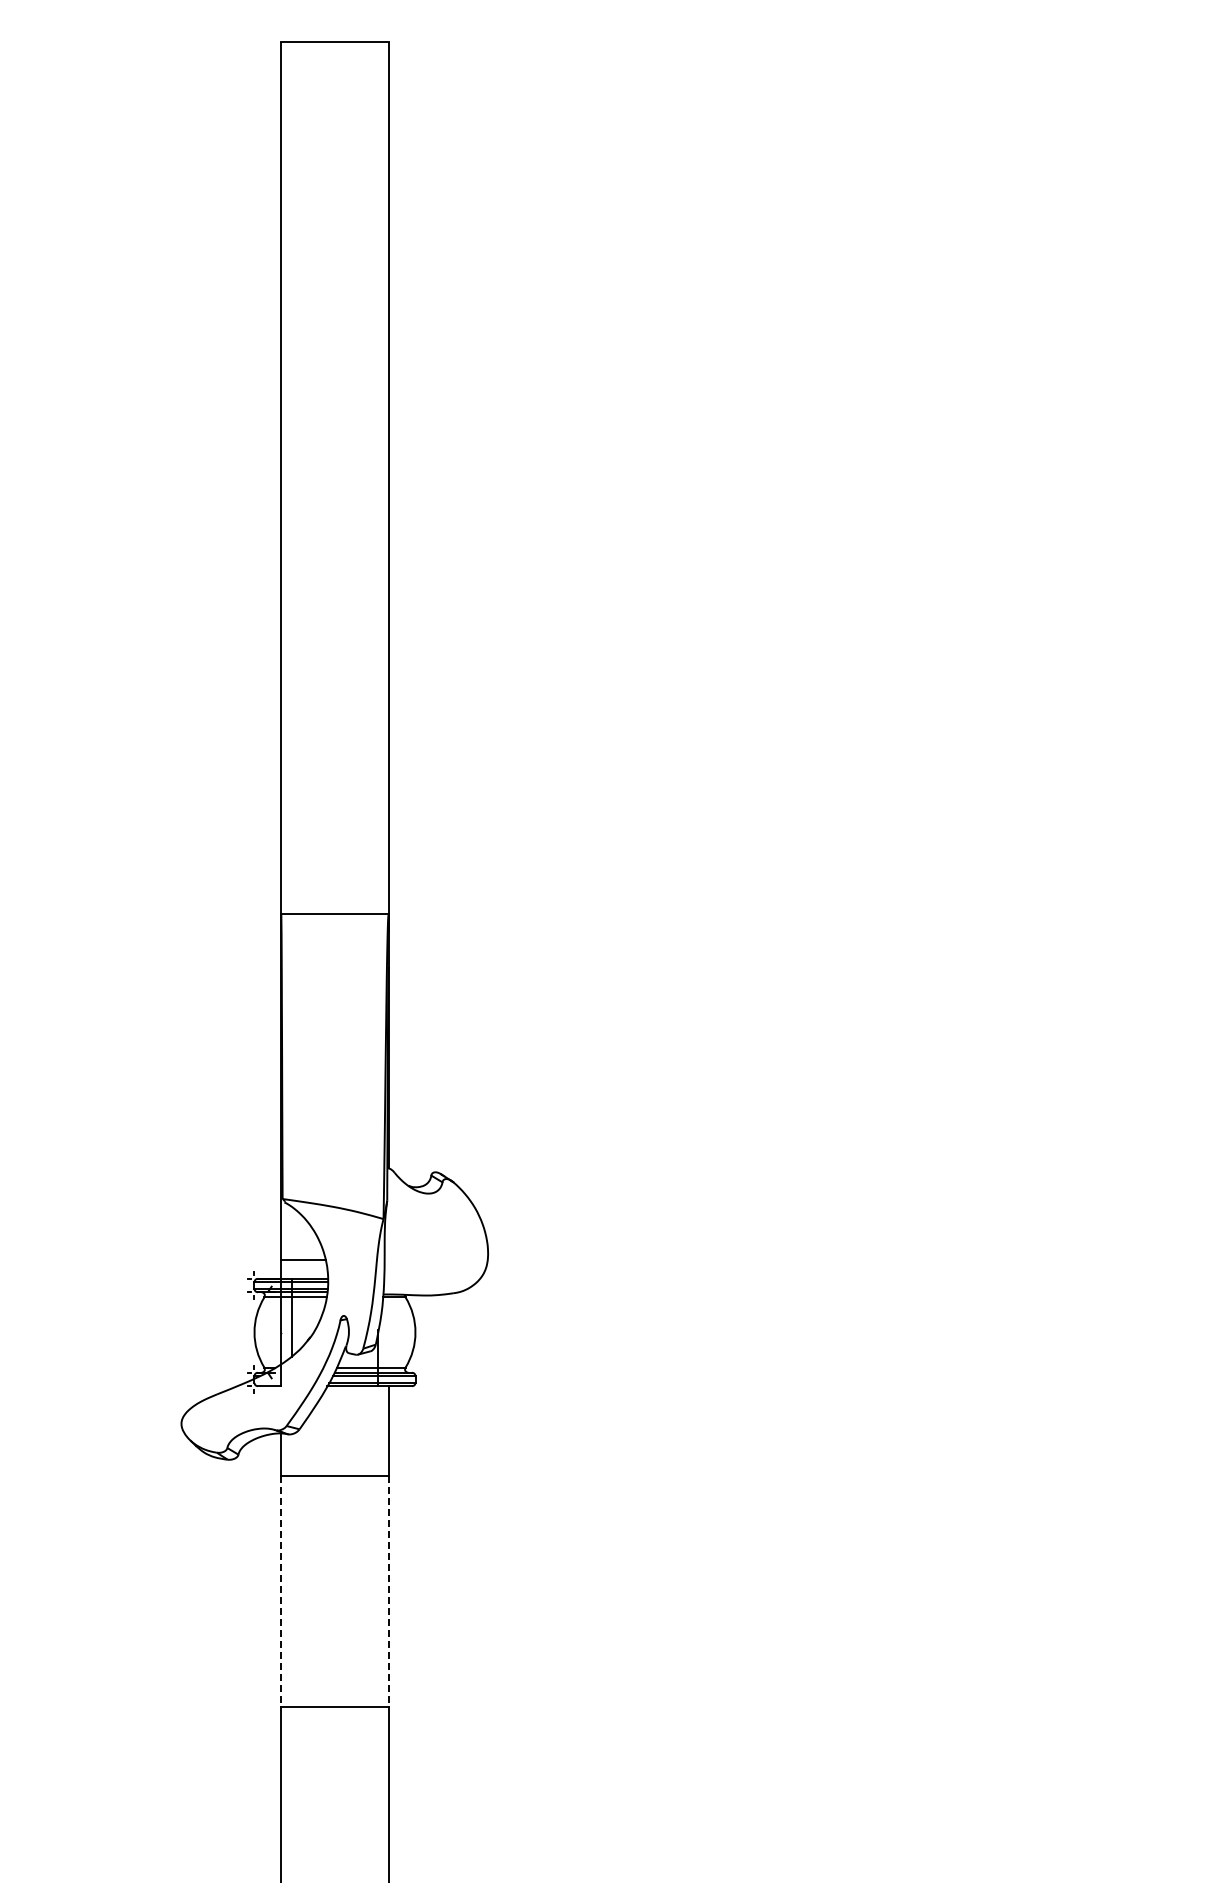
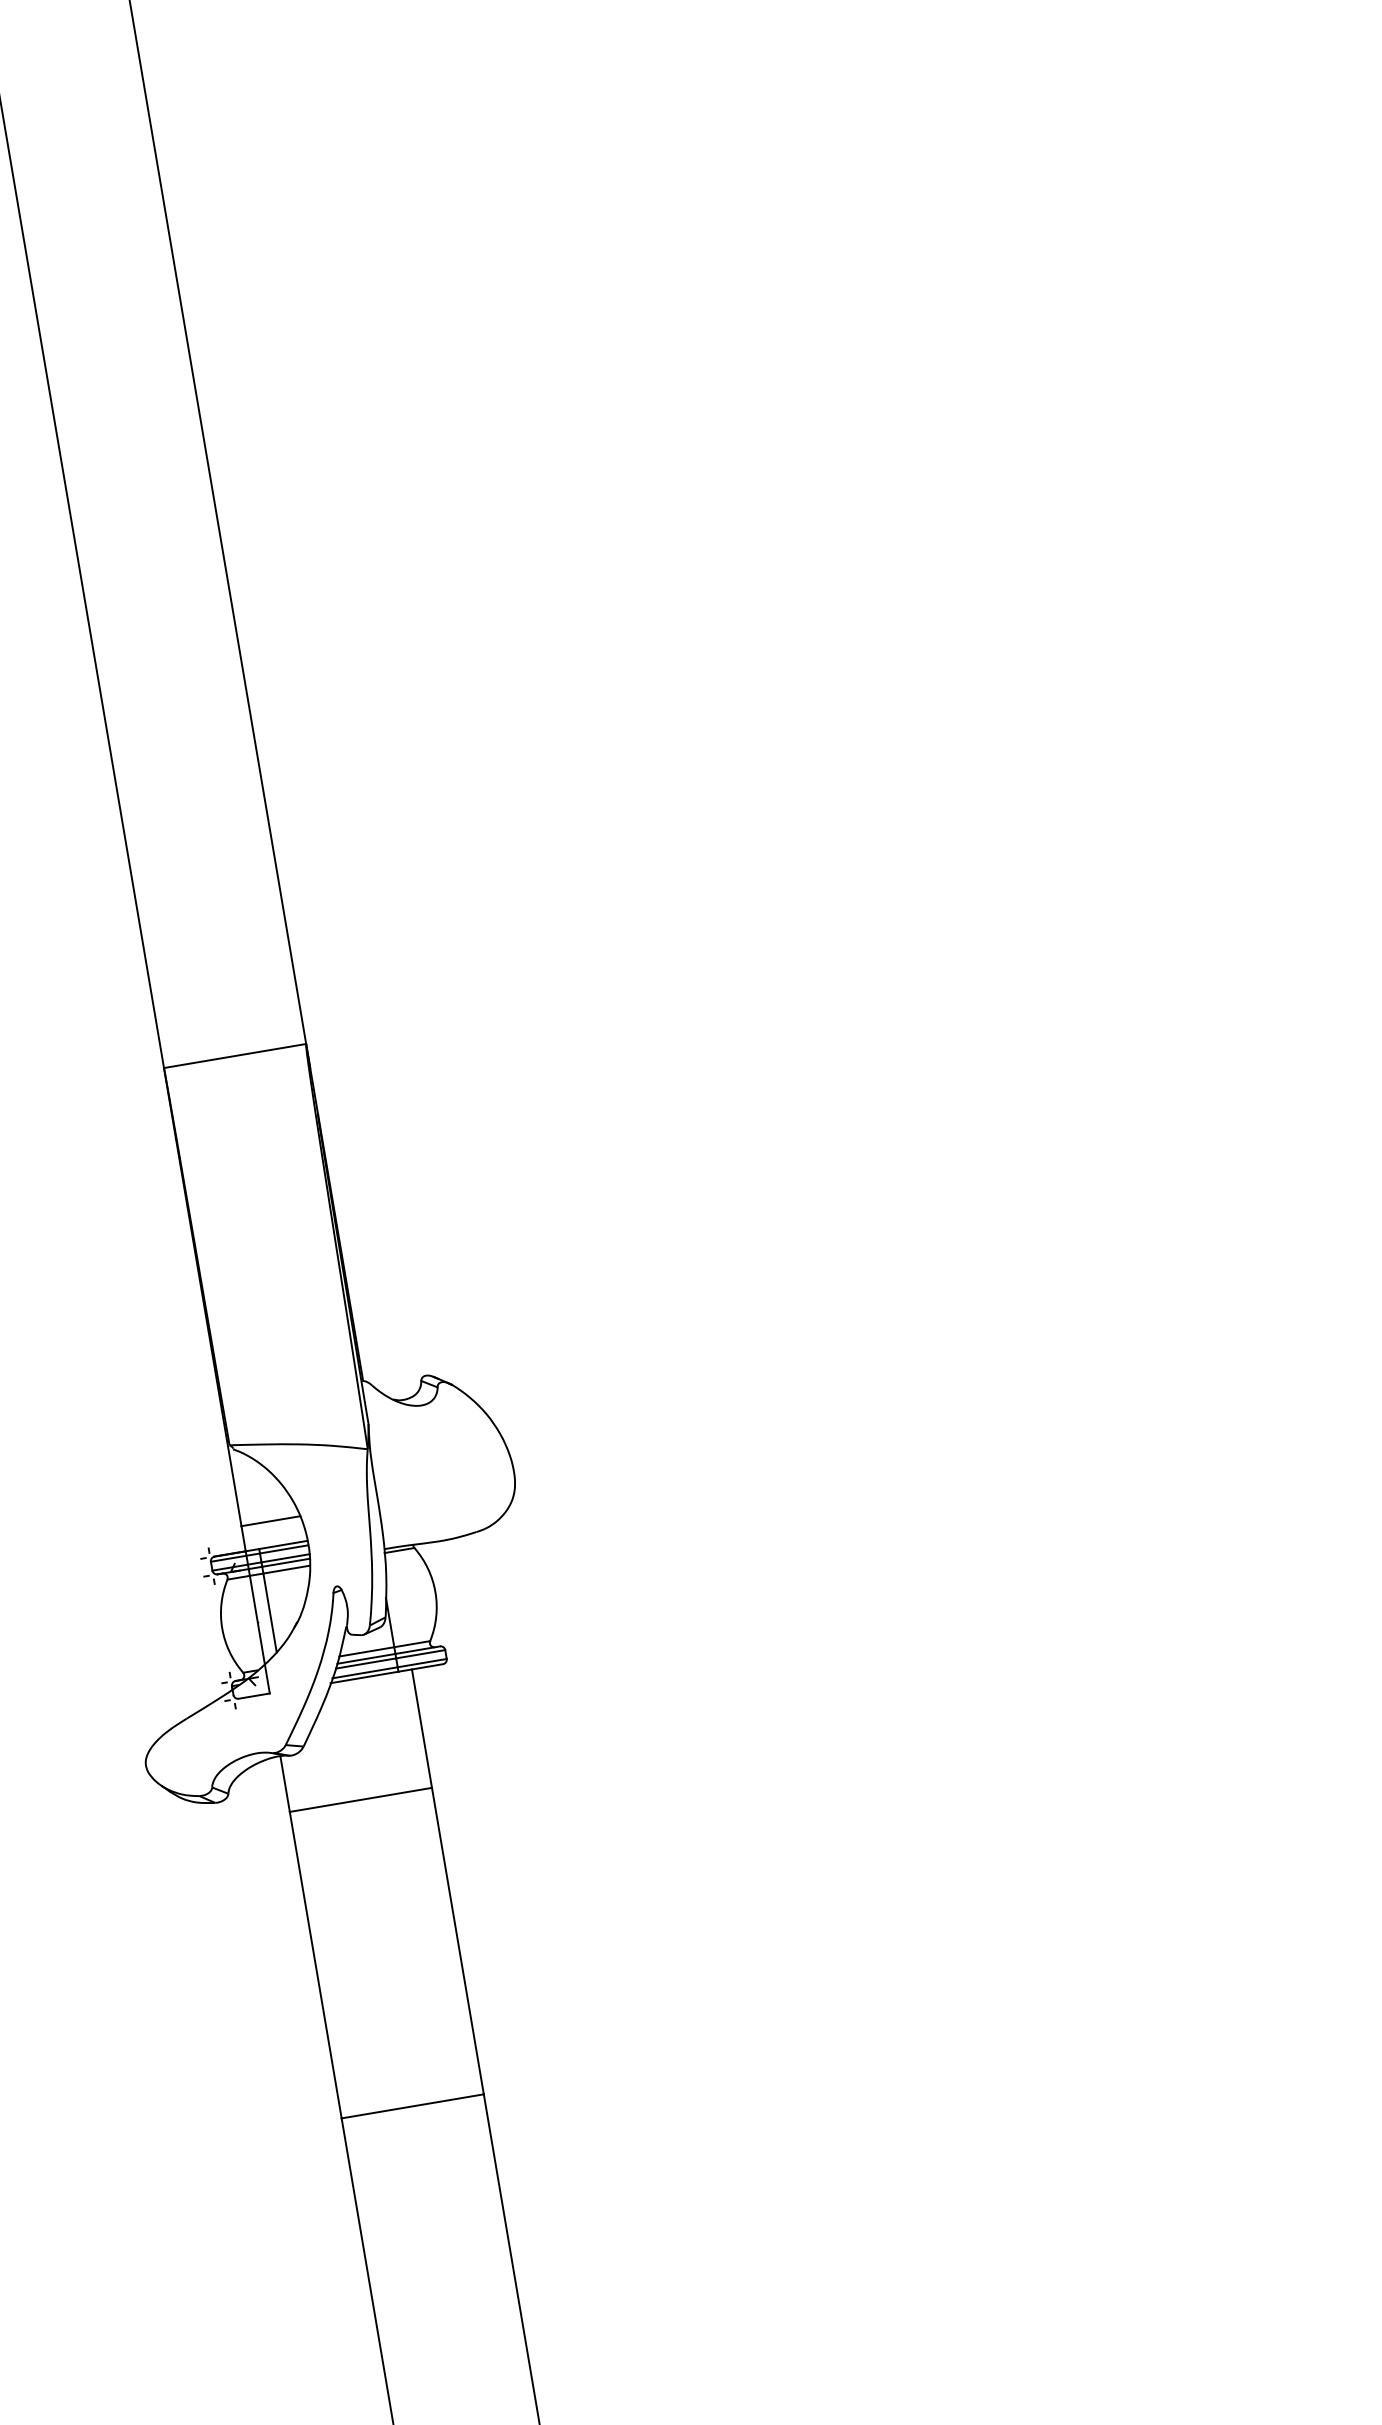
line: (281, 1591) -> (316, 1965), dashed -> solid
line: (388, 1591) -> (457, 1941), dashed -> solid

